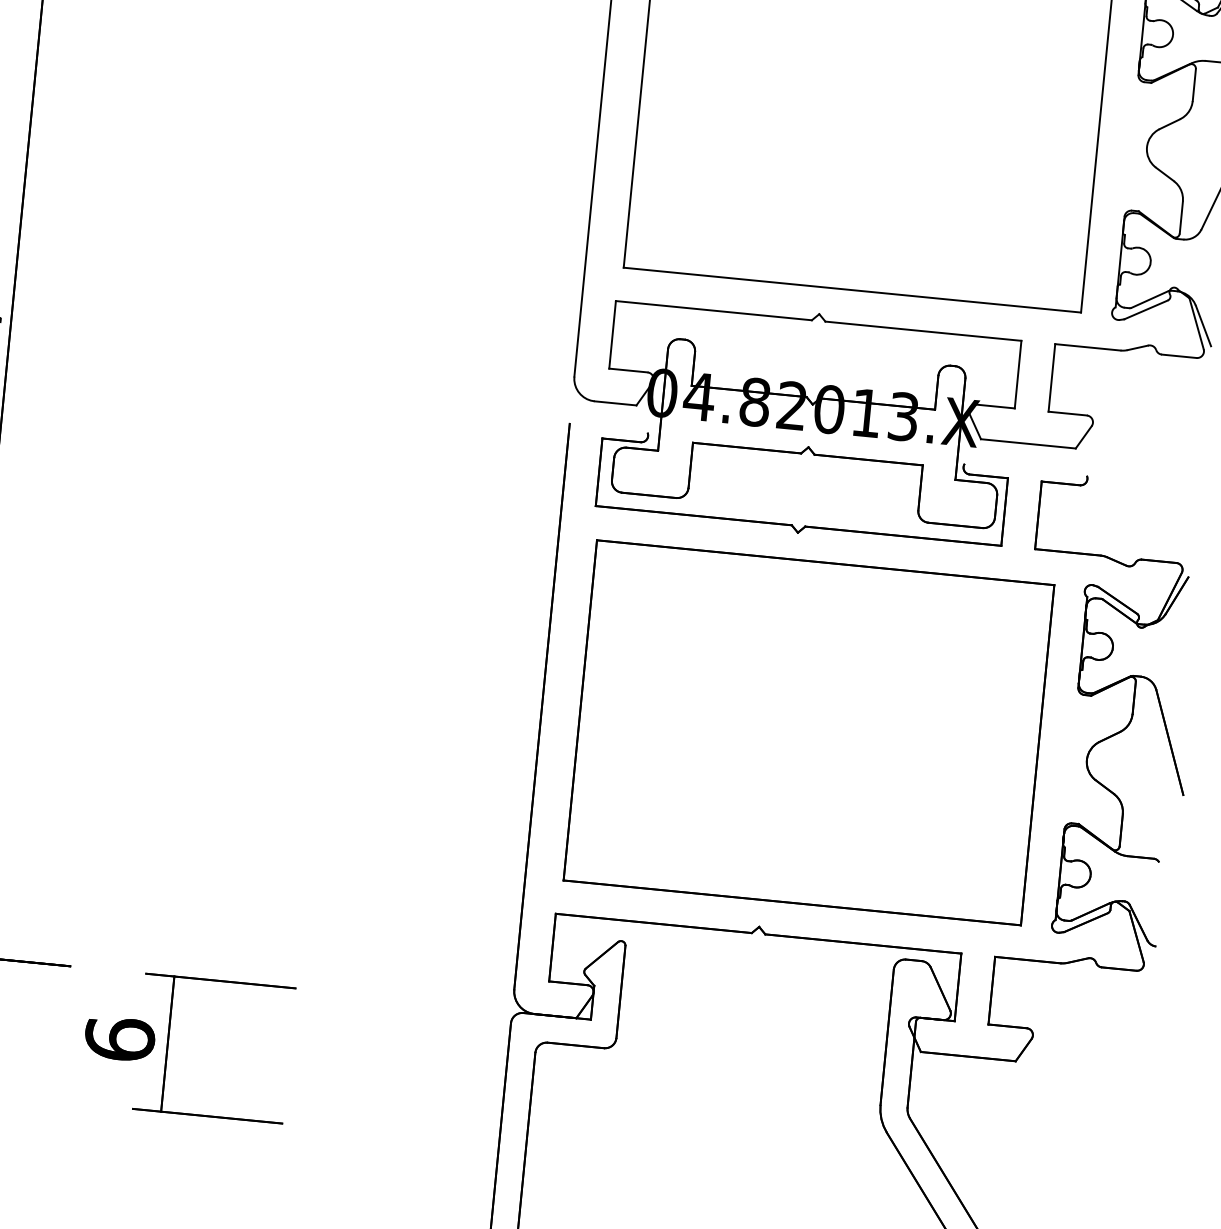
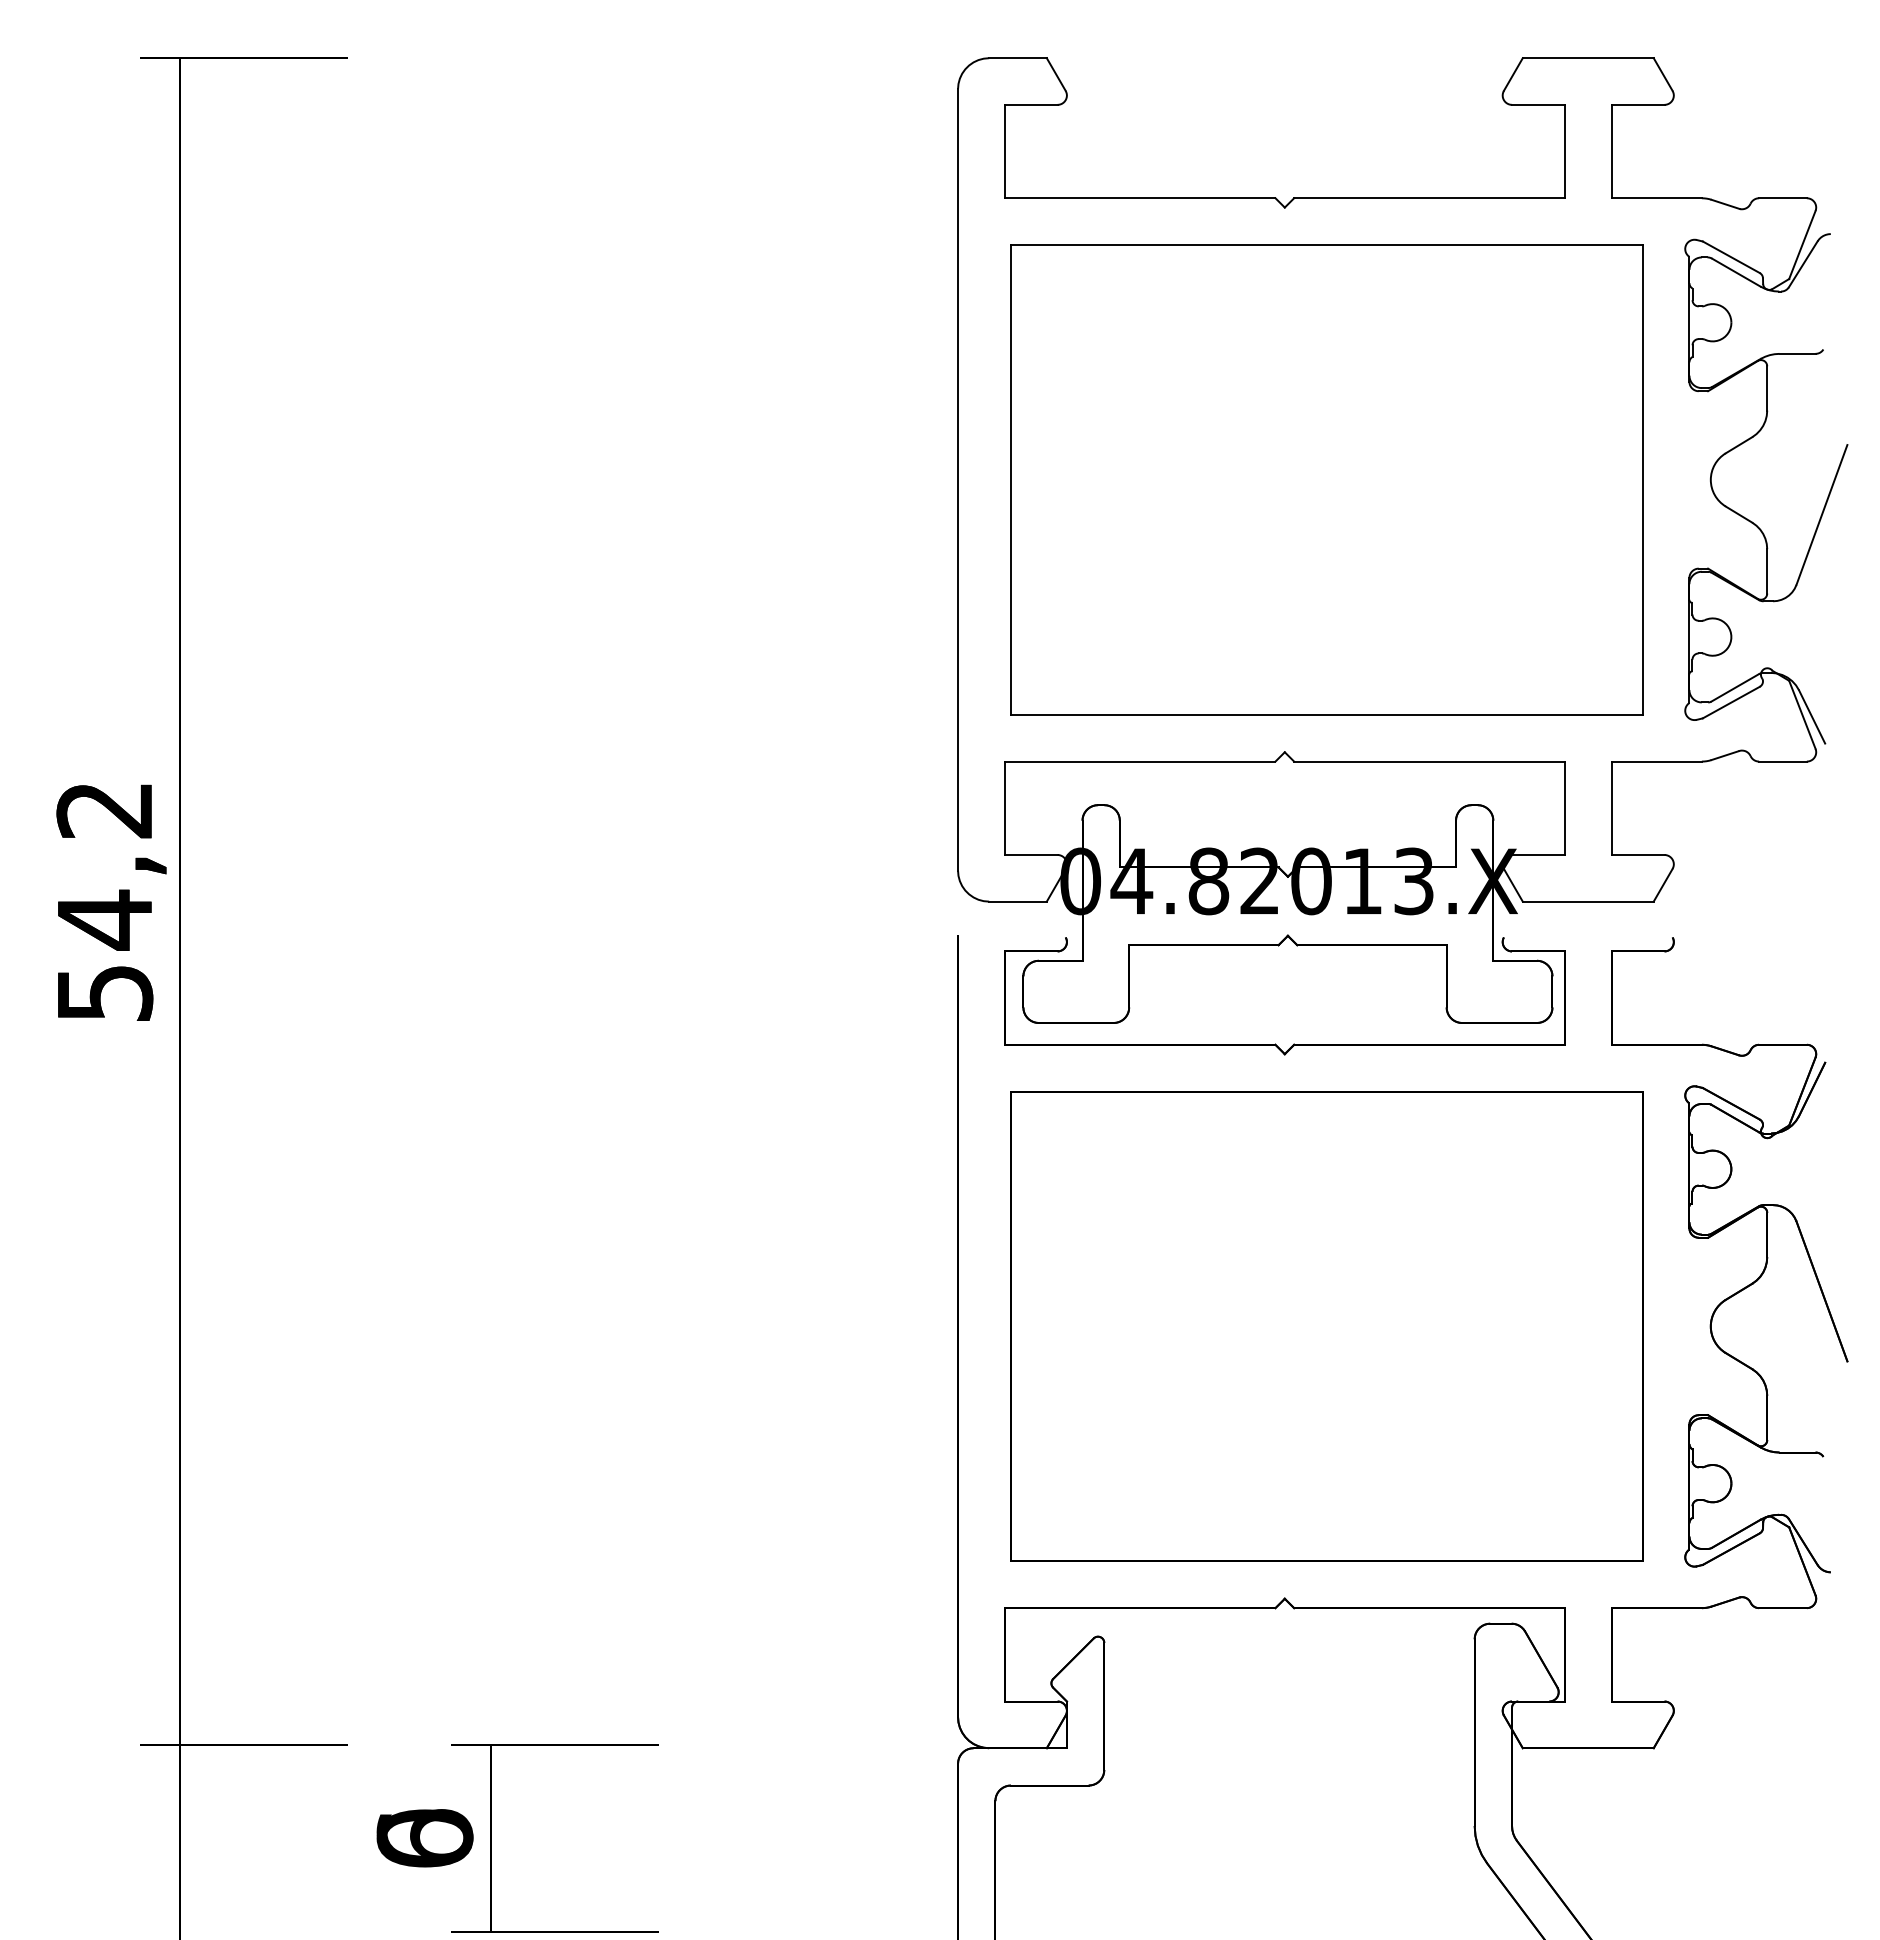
text: (119, 1039) -> (424, 1838), 6 -> 0

